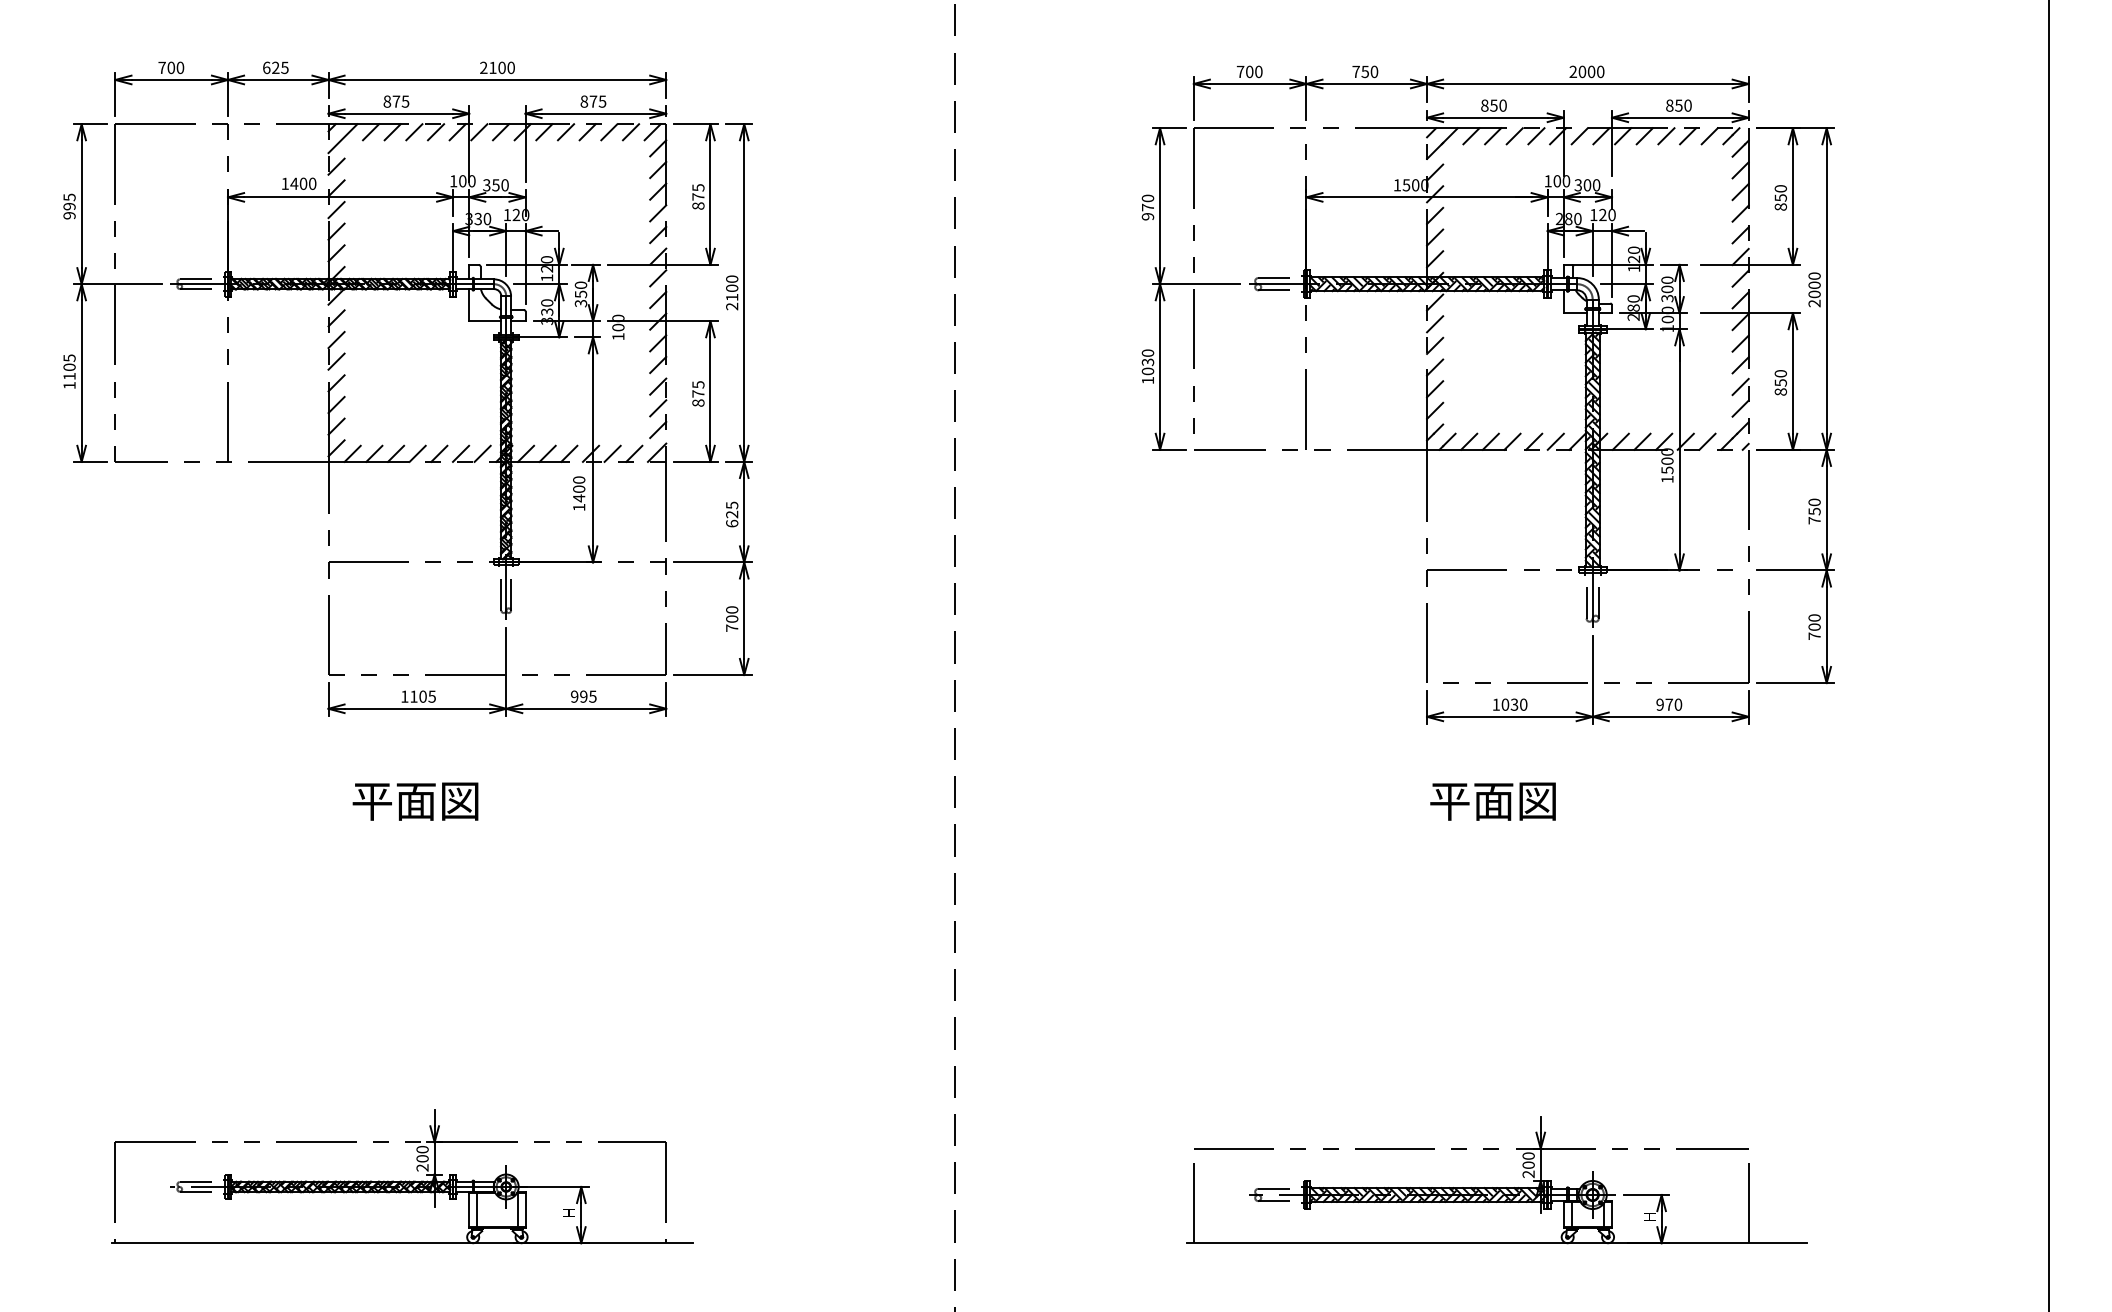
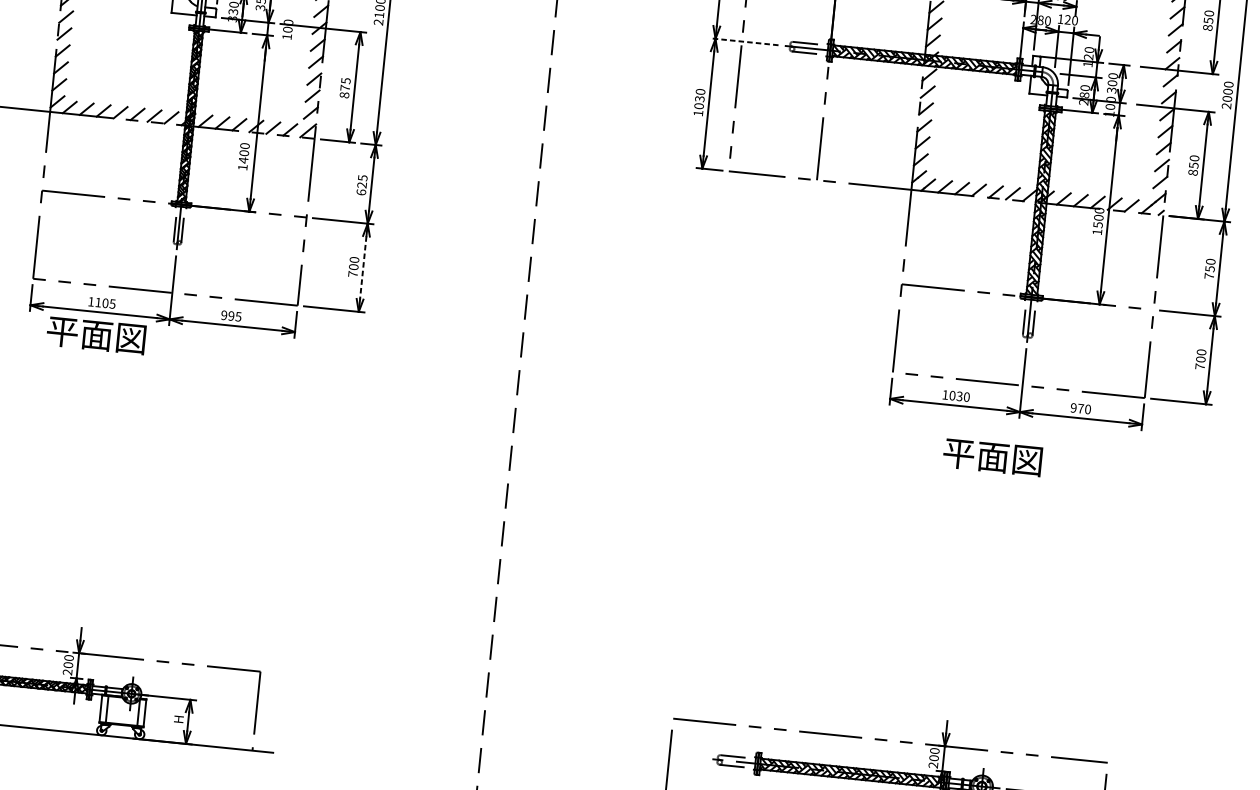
line: (1196, 284) -> (744, 42), solid -> dashed
line: (744, 619) -> (363, 268), solid -> dashed
text: (415, 801) -> (96, 335), moved
text: (1492, 801) -> (992, 457), moved

